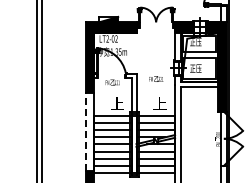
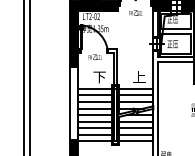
text: (156, 78) -> (136, 12), moved
text: (117, 103) -> (99, 76), 上 -> 下
line: (85, 131) -> (69, 102), dashed -> solid

